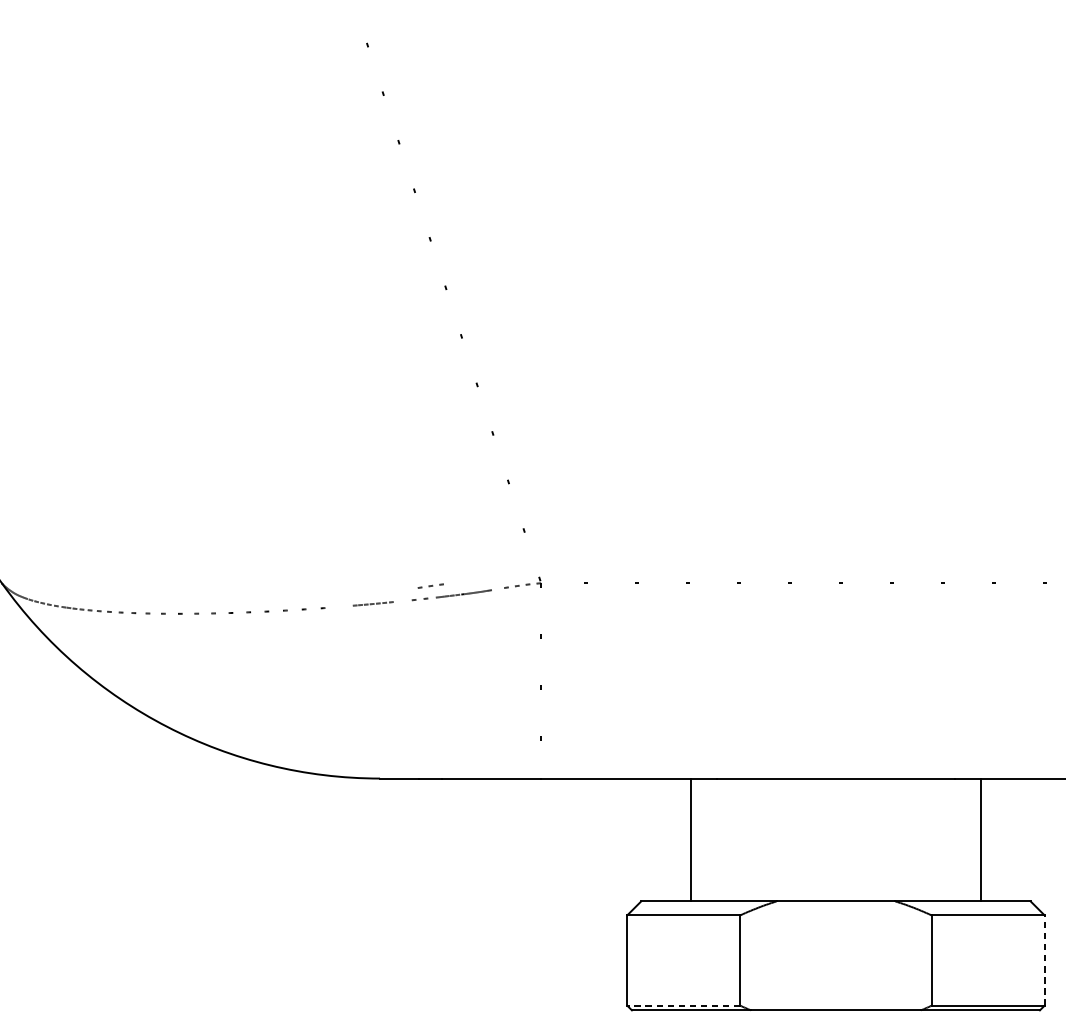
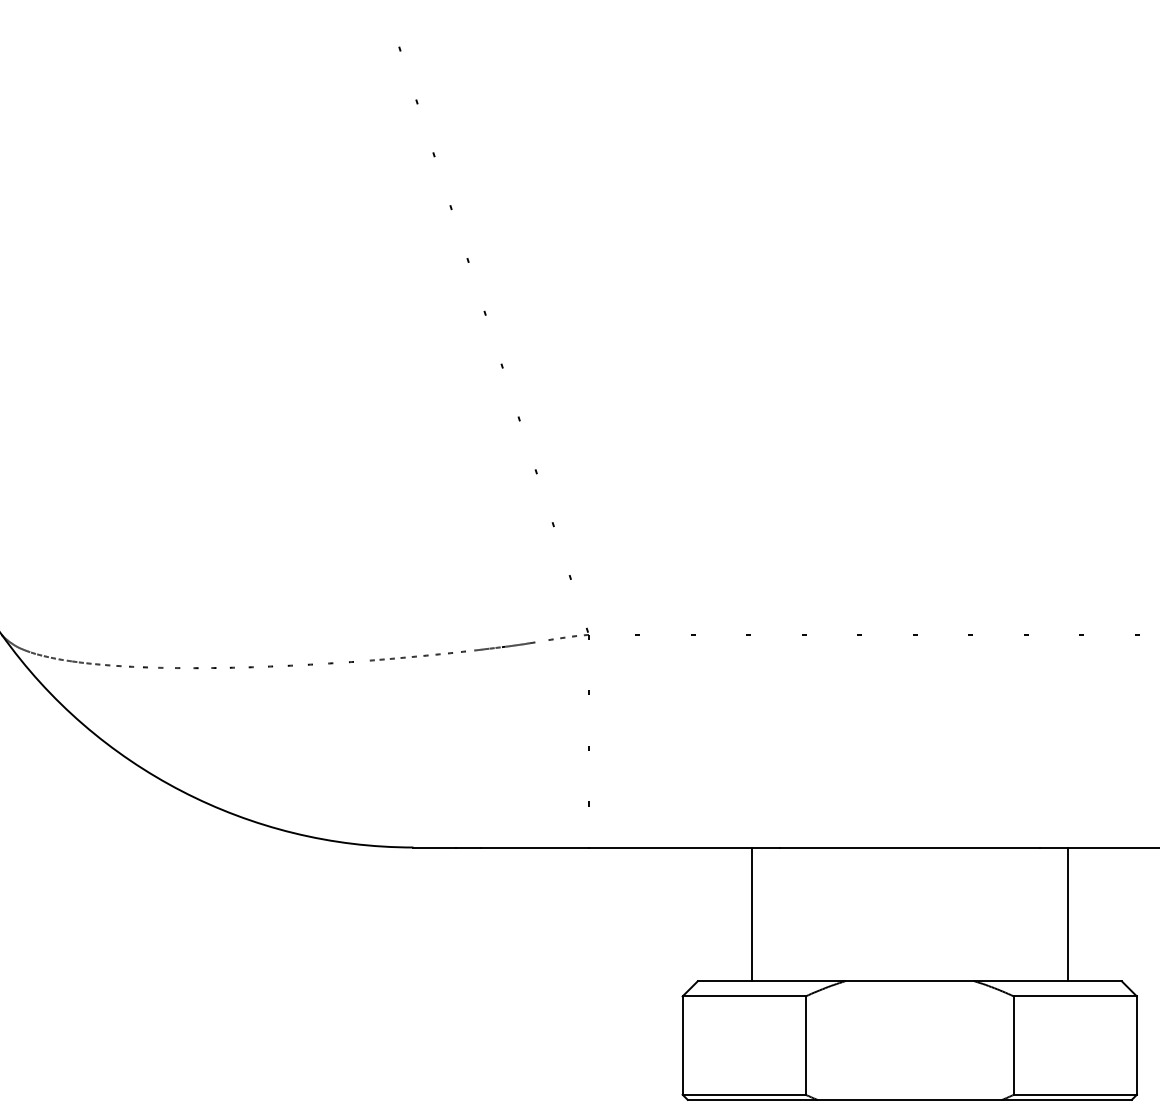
part: (430, 585) -> (468, 637), removed
part: (371, 604) -> (404, 657), size x1.67
line: (1044, 960) -> (1136, 1045), dashed -> solid
line: (684, 1005) -> (744, 1094), dashed -> solid

